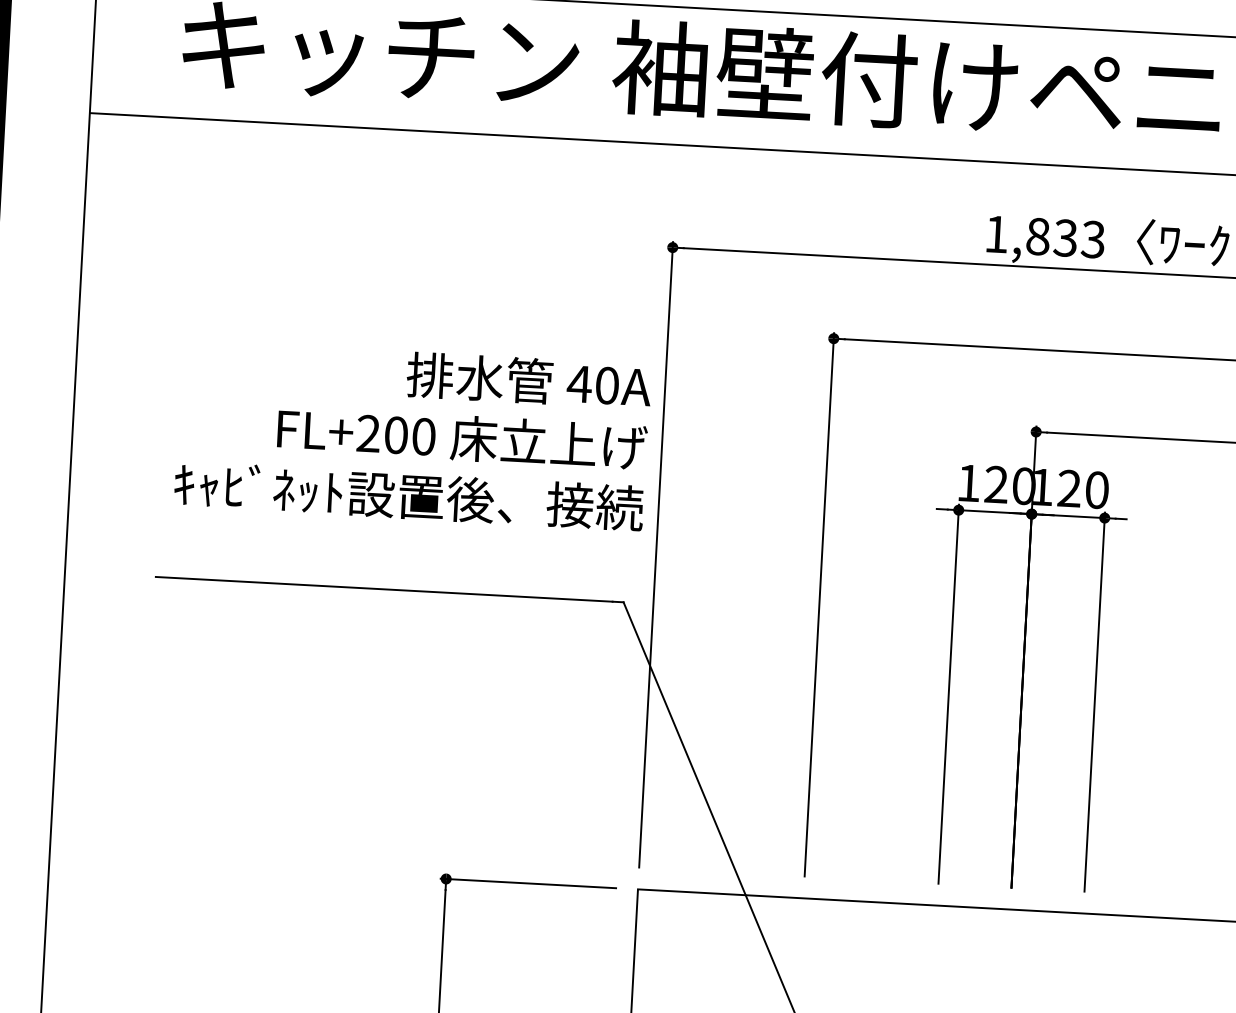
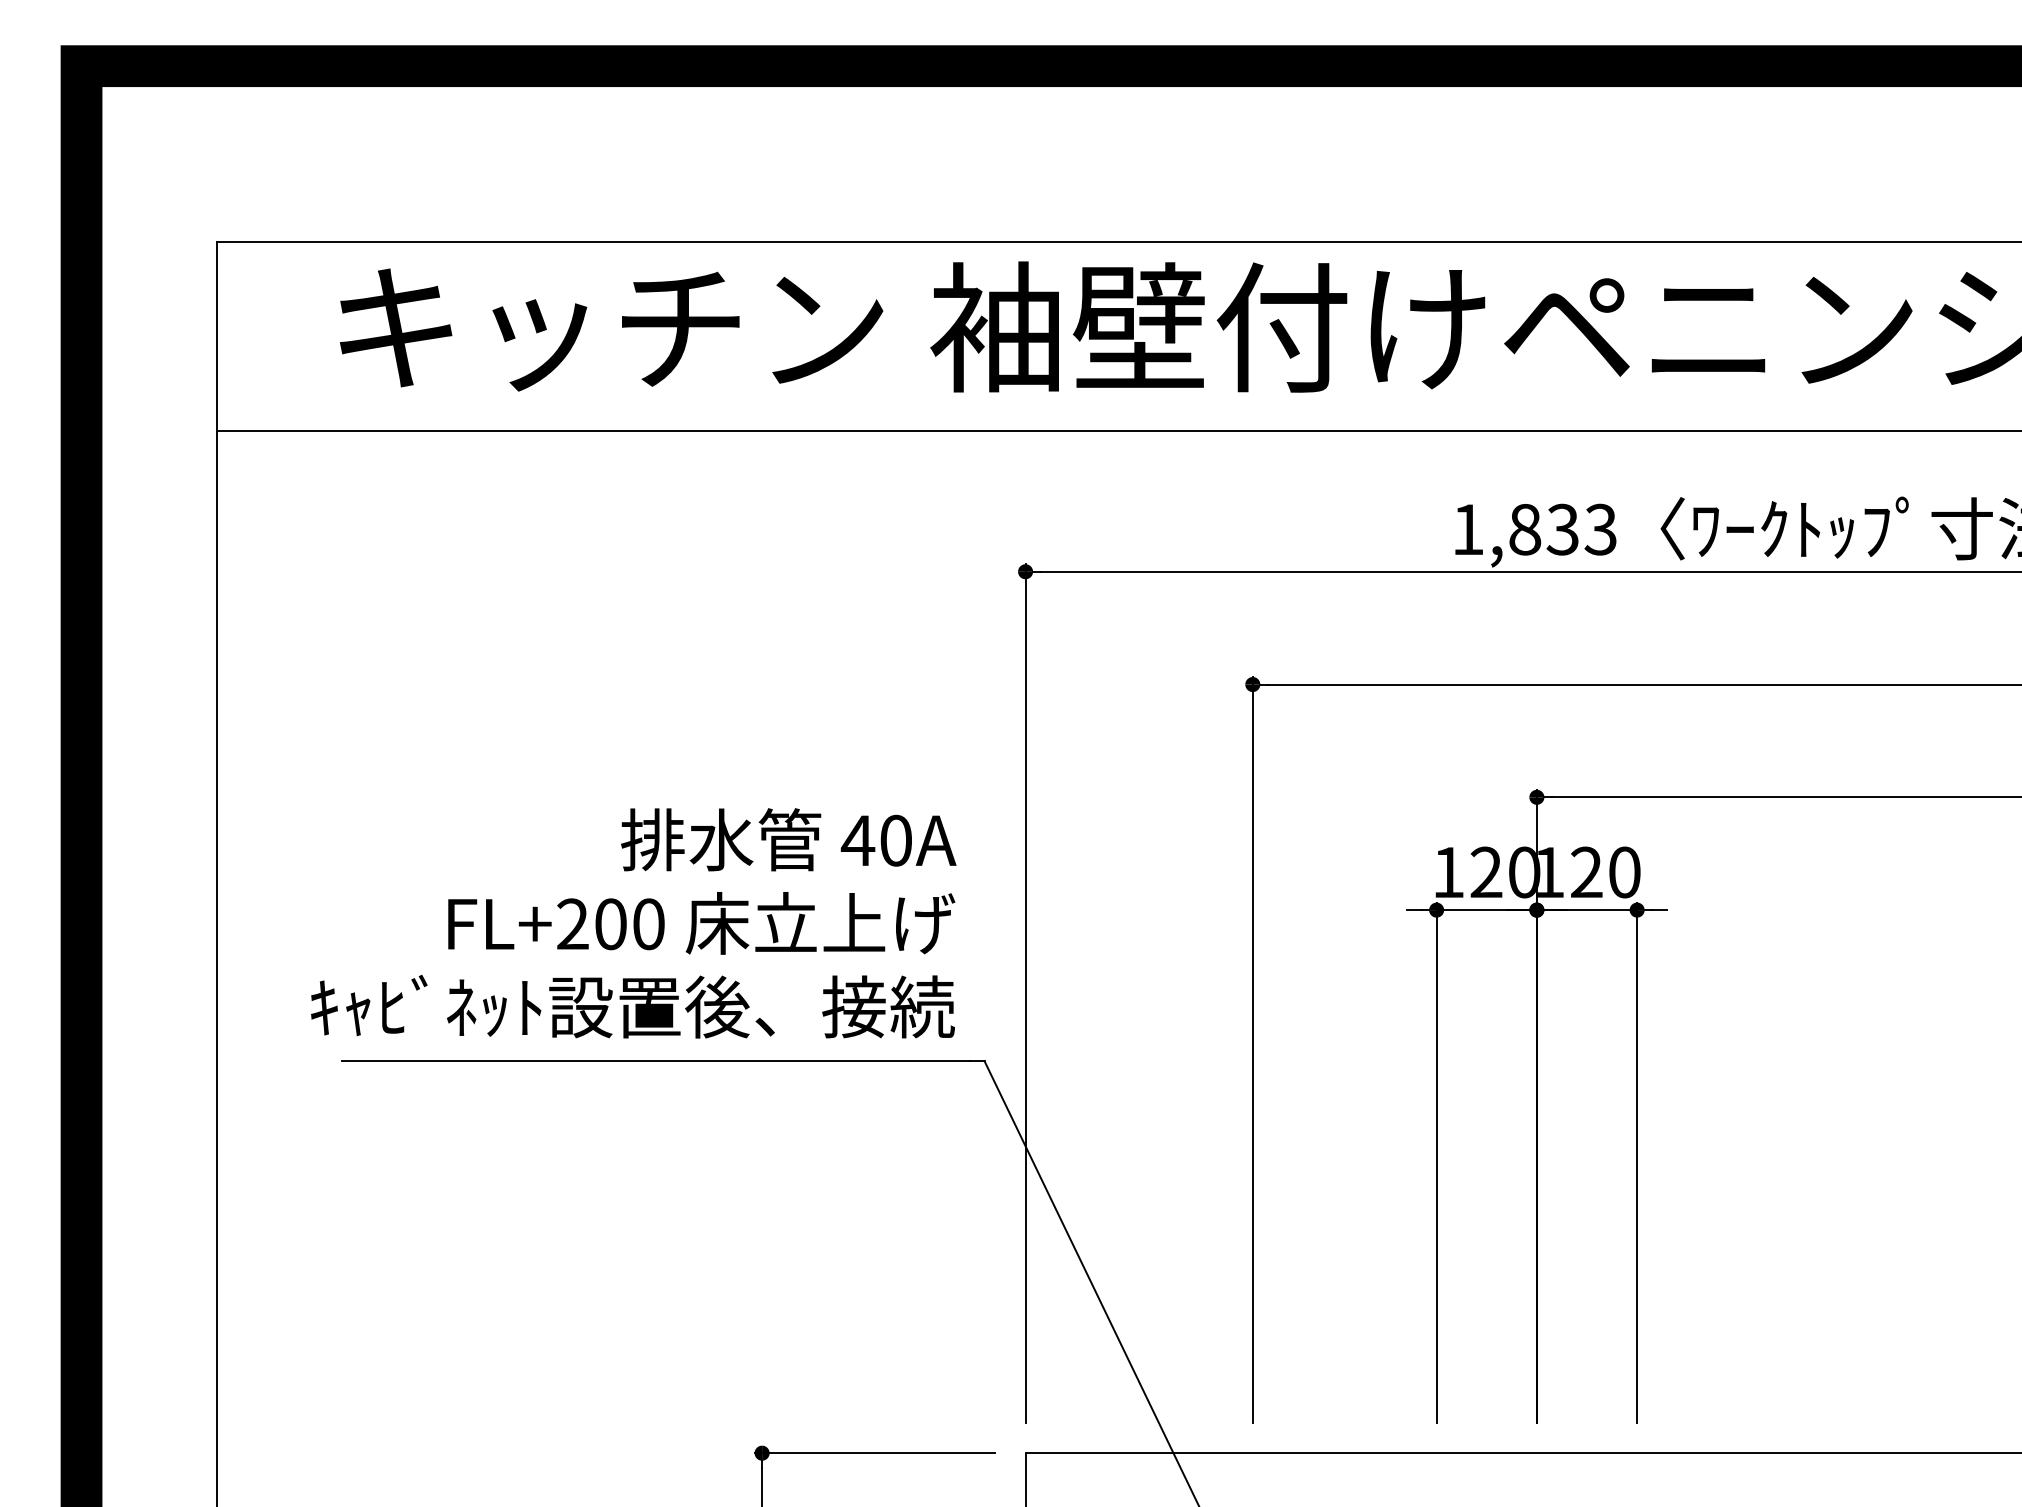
text: (412, 435) -> (633, 923), moved

